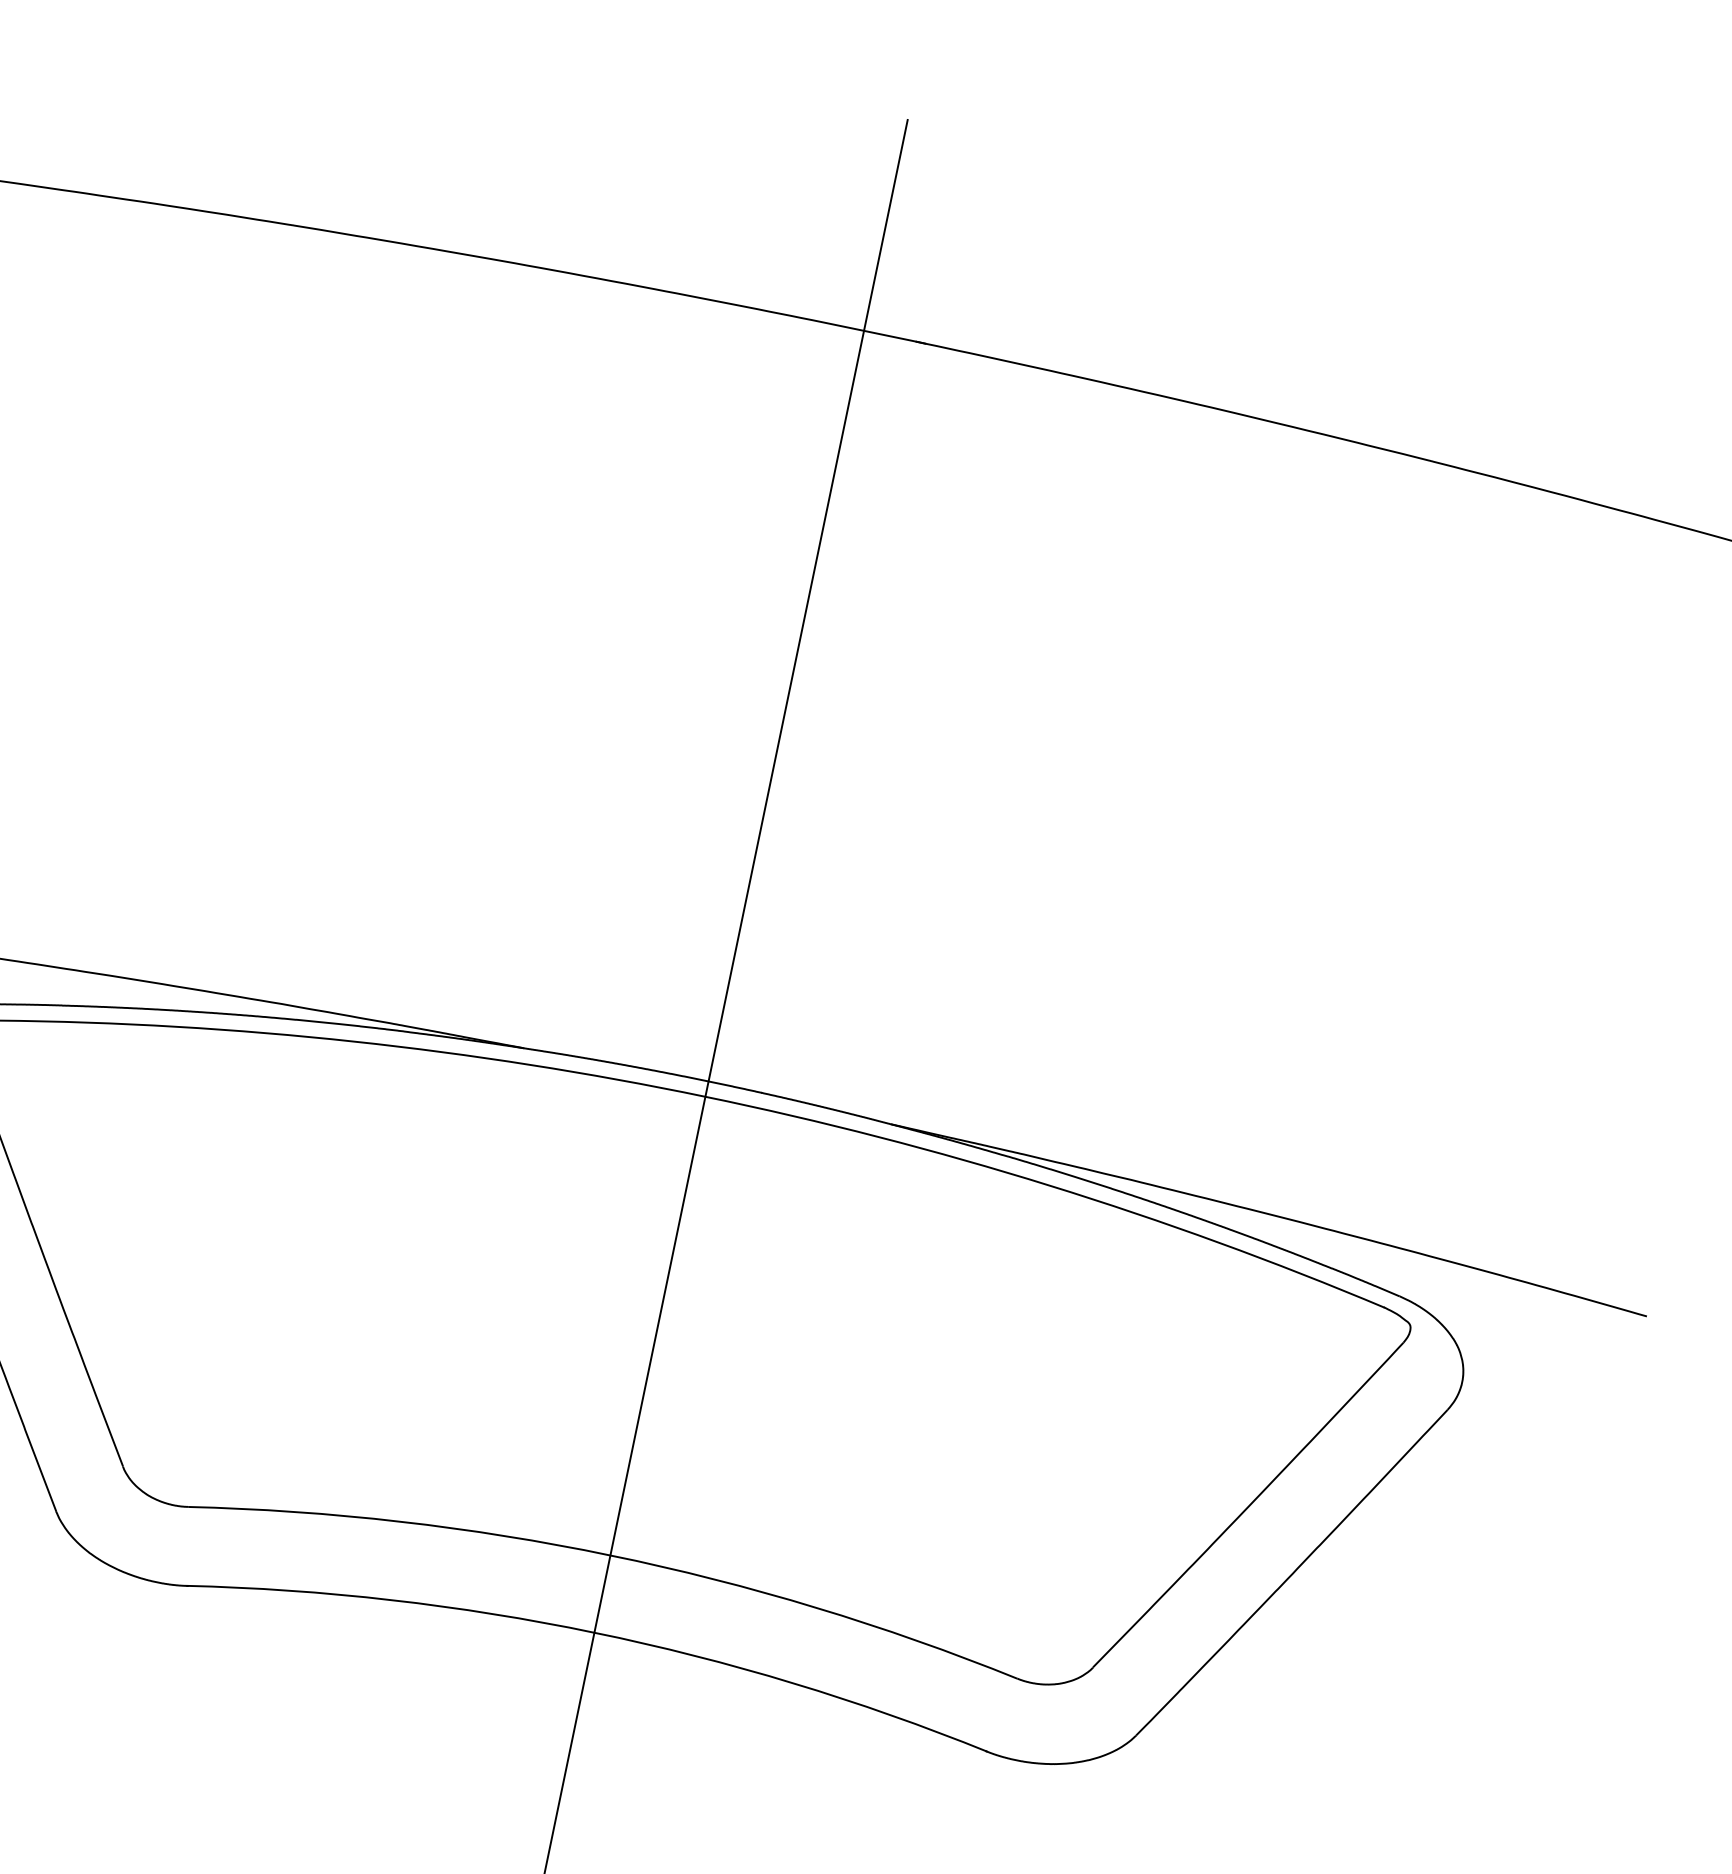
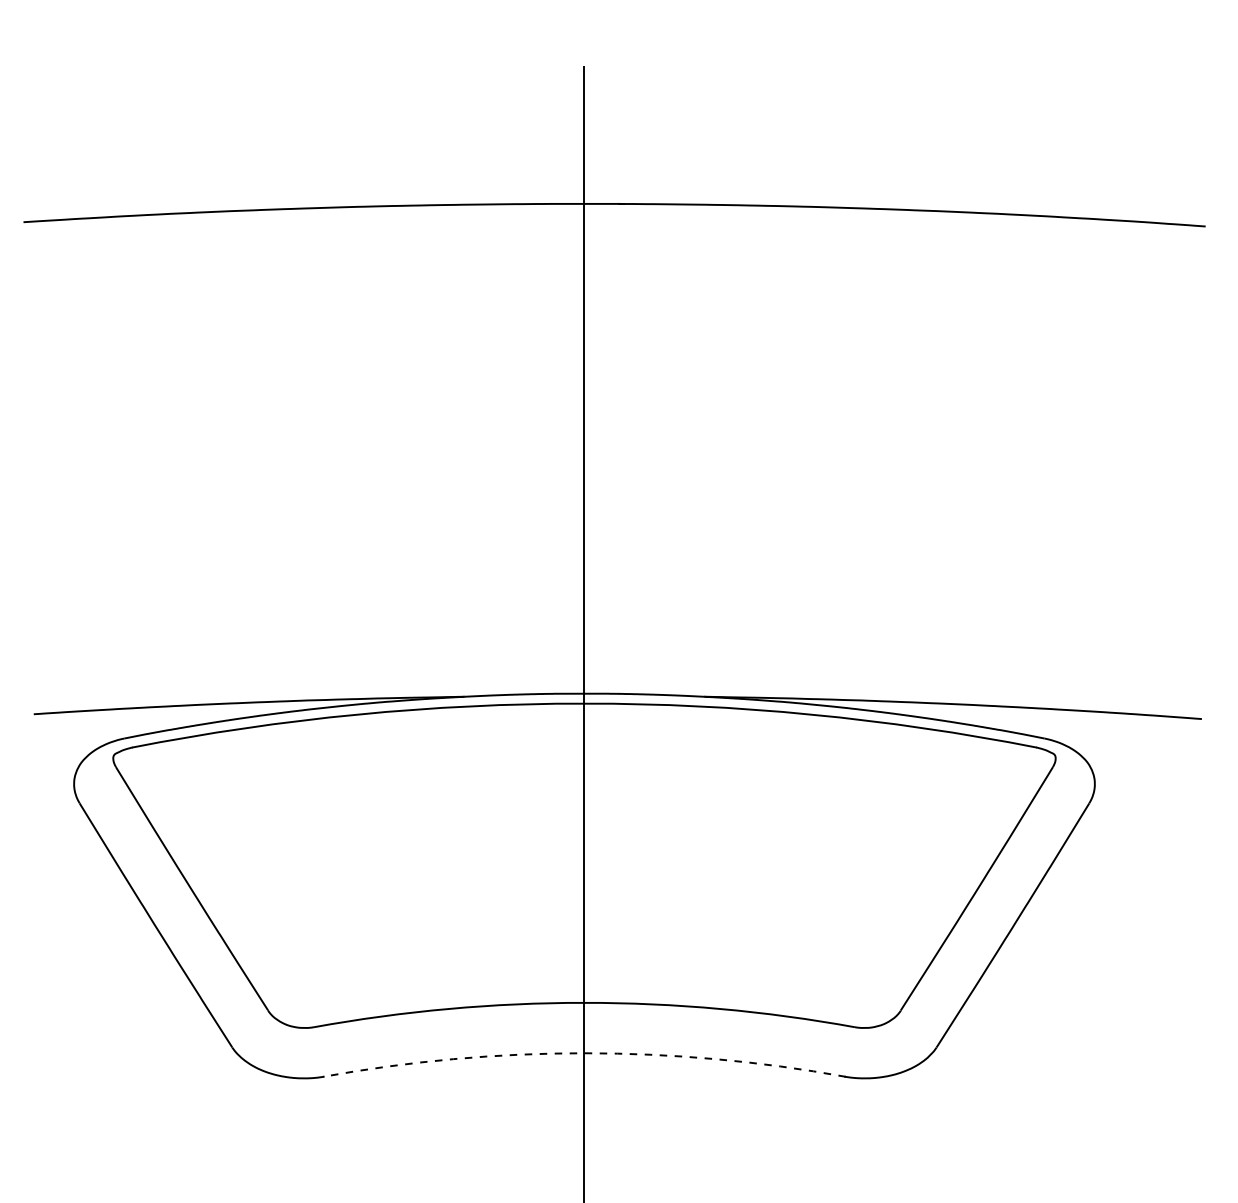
arc: (594, 1633) -> (584, 1053), solid -> dashed

